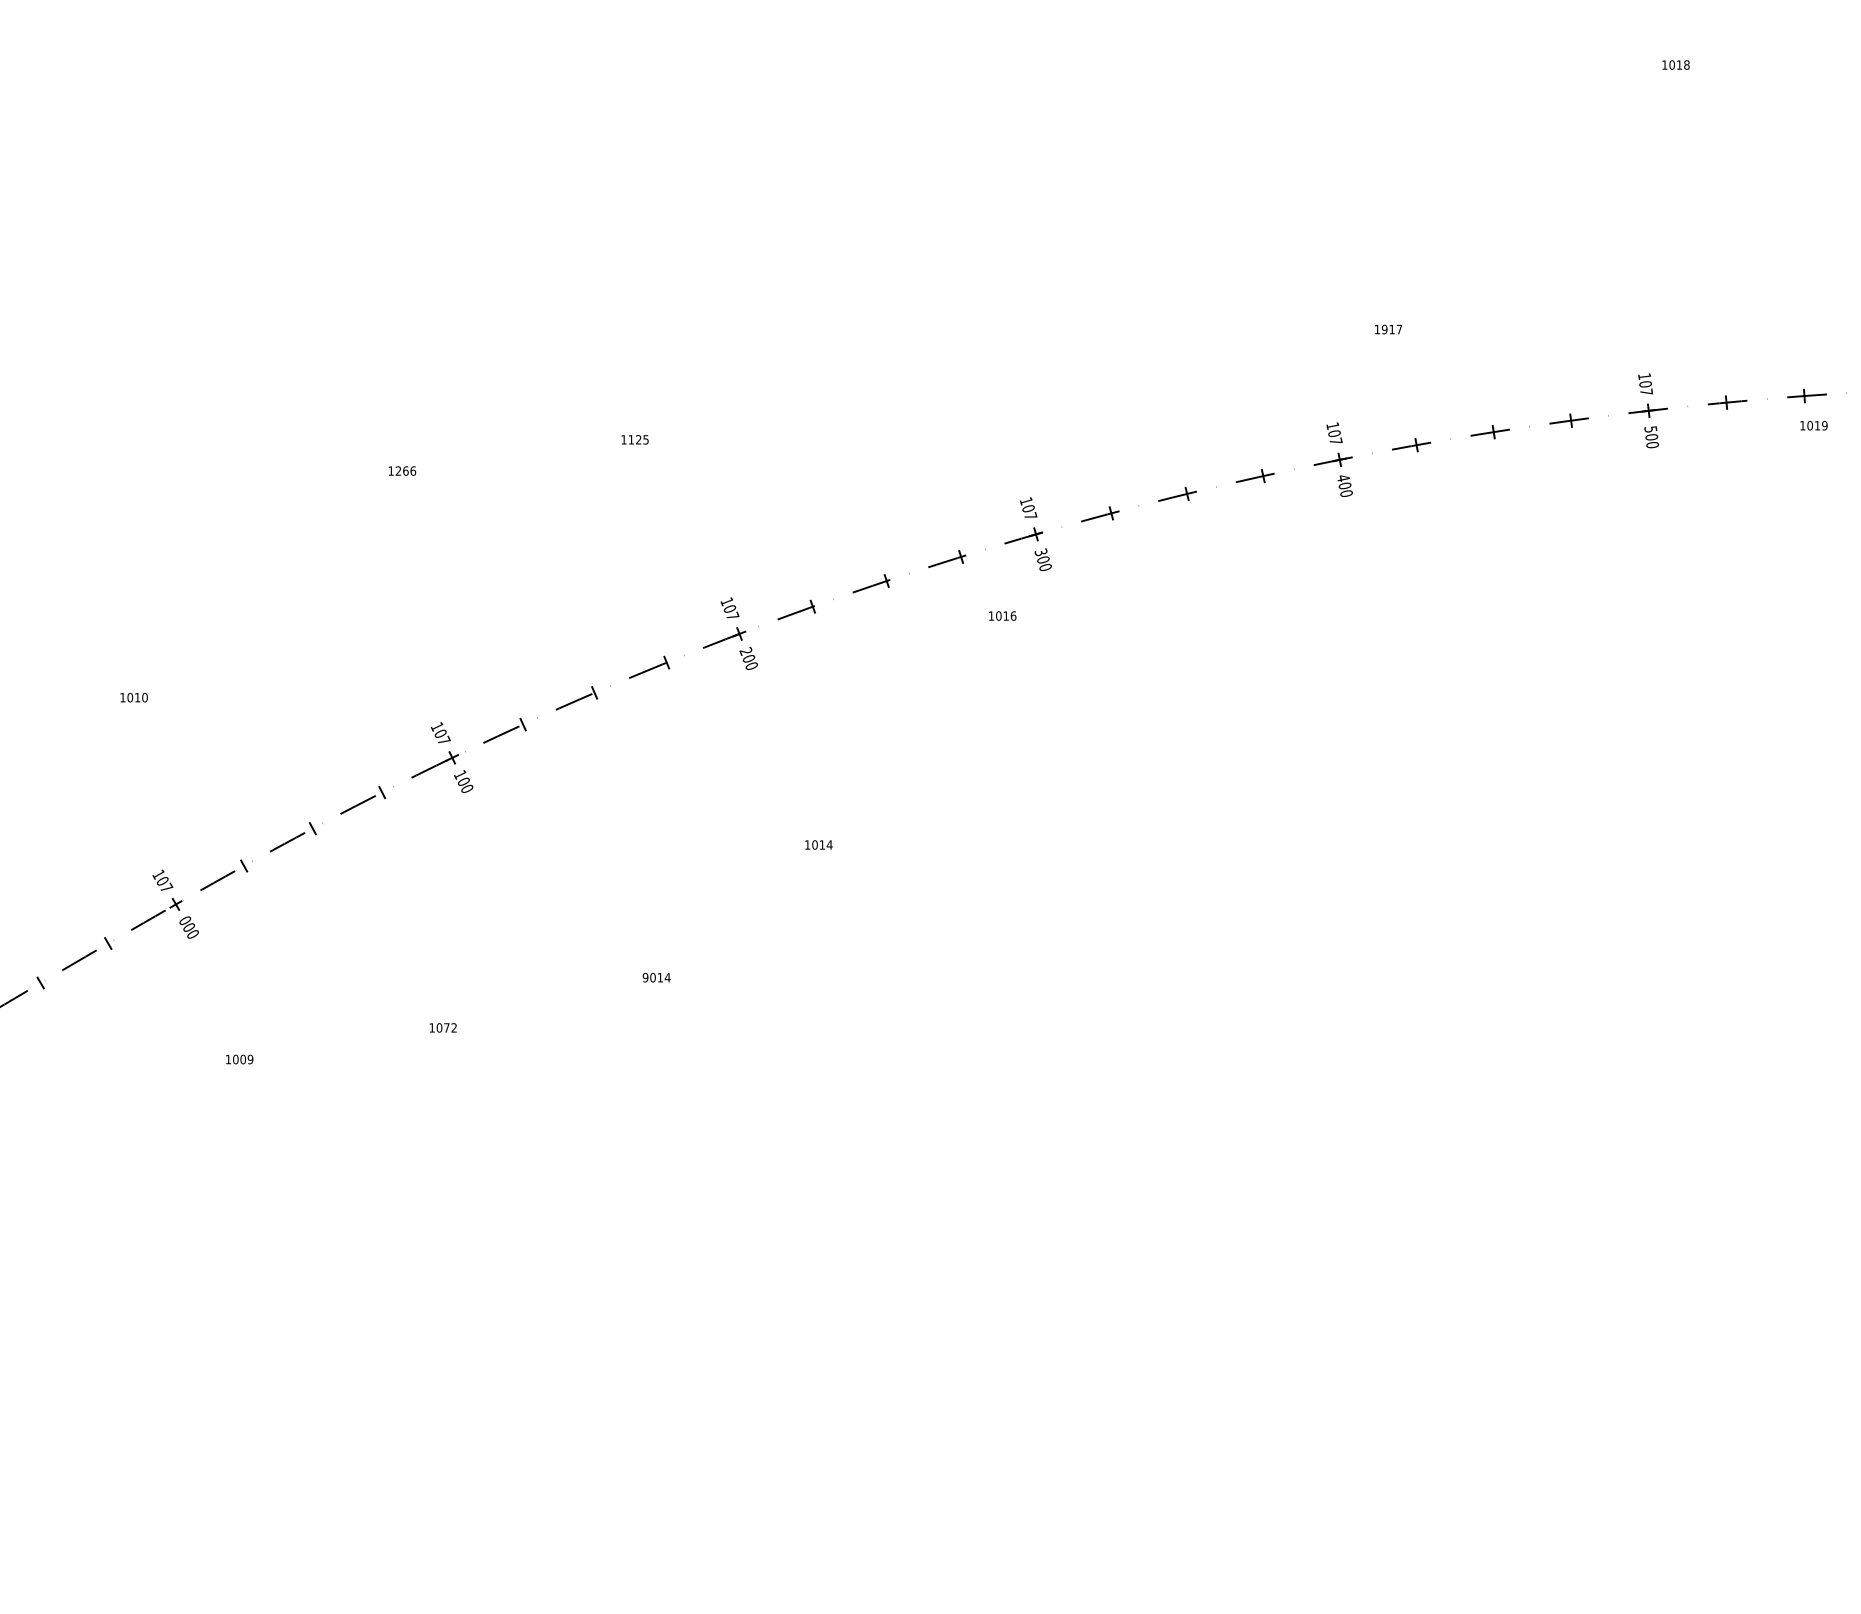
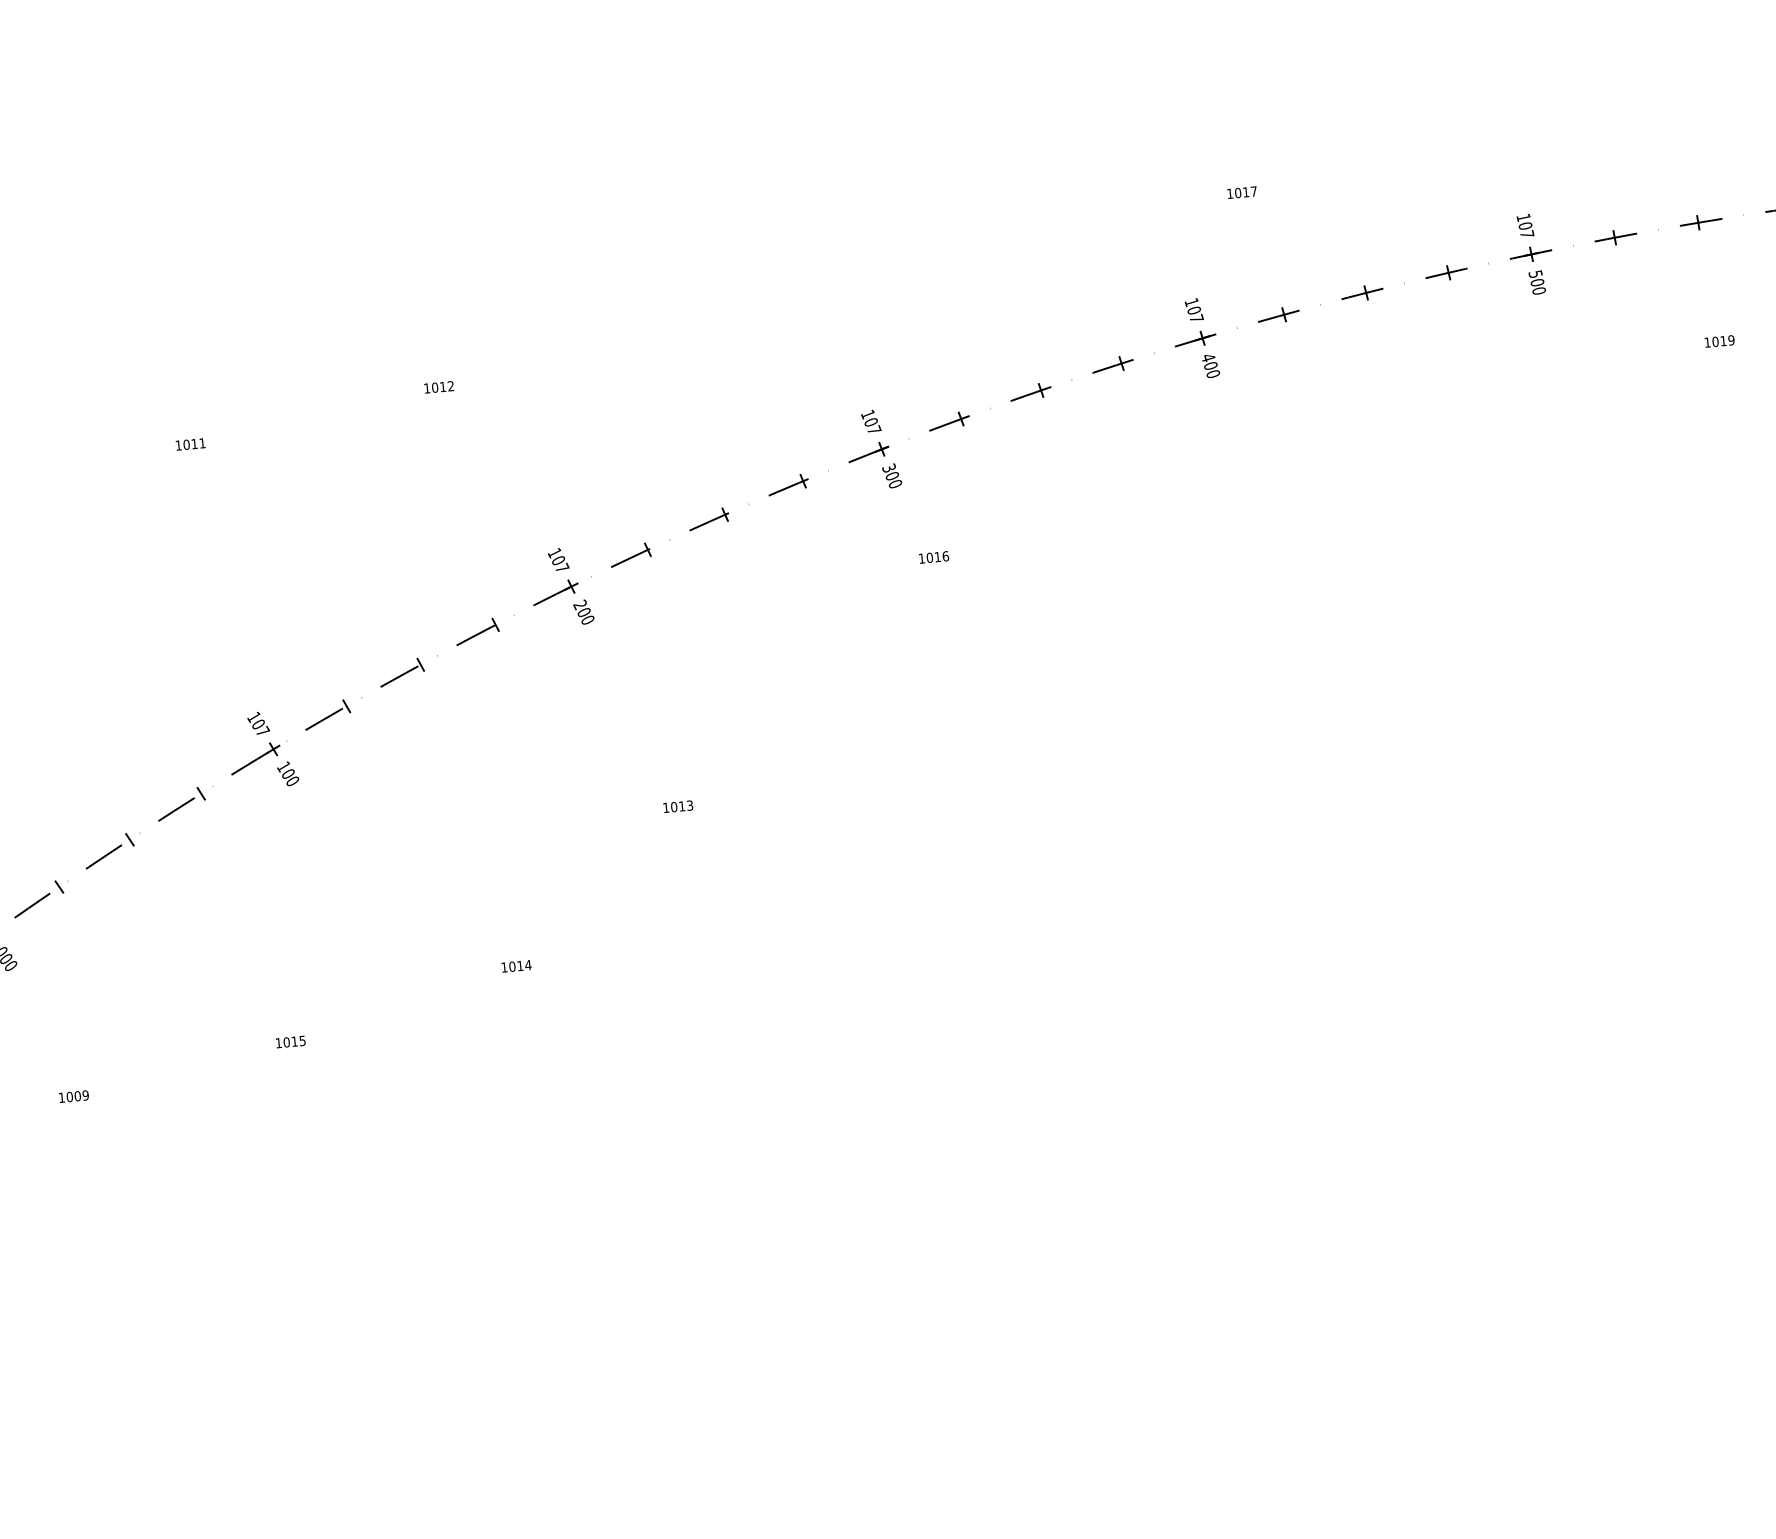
text: (1384, 329) -> (1237, 192), 1917 -> 1017
text: (1813, 425) -> (1719, 341), moved
text: (638, 439) -> (442, 386), 1125 -> 1012
text: (405, 470) -> (194, 443), 1266 -> 1011
text: (1002, 615) -> (933, 556), moved
text: (829, 844) -> (689, 805), 1014 -> 1013
text: (645, 977) -> (504, 967), 9014 -> 1014
text: (450, 1027) -> (298, 1040), 1072 -> 1015

